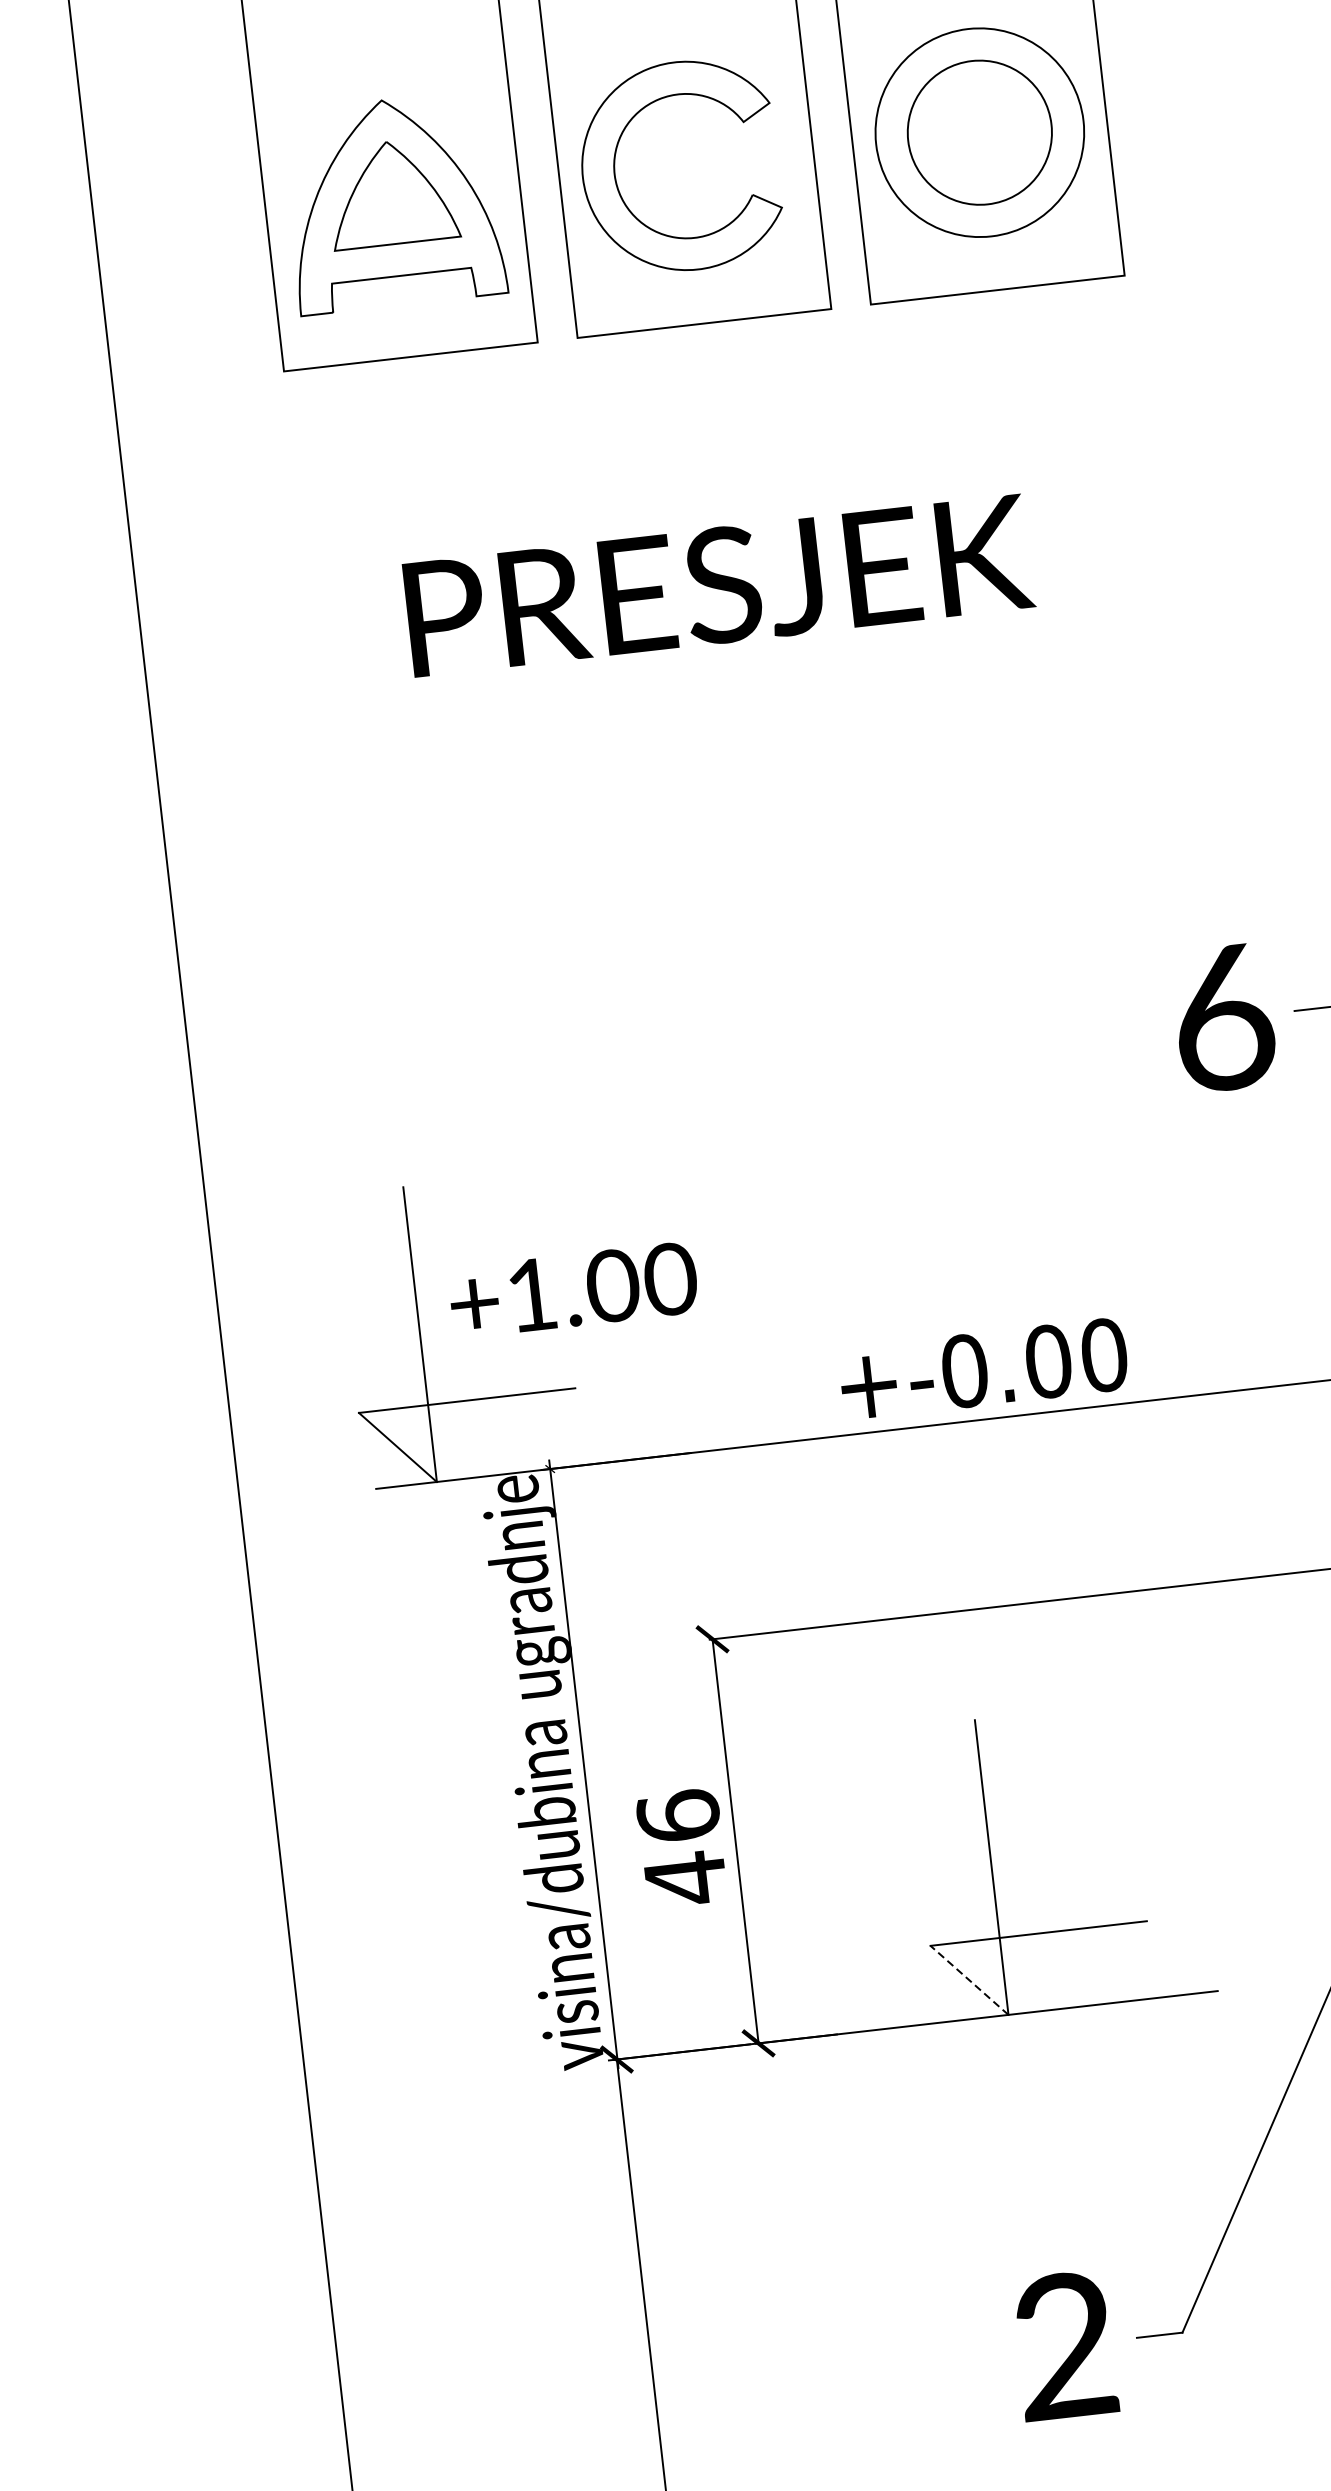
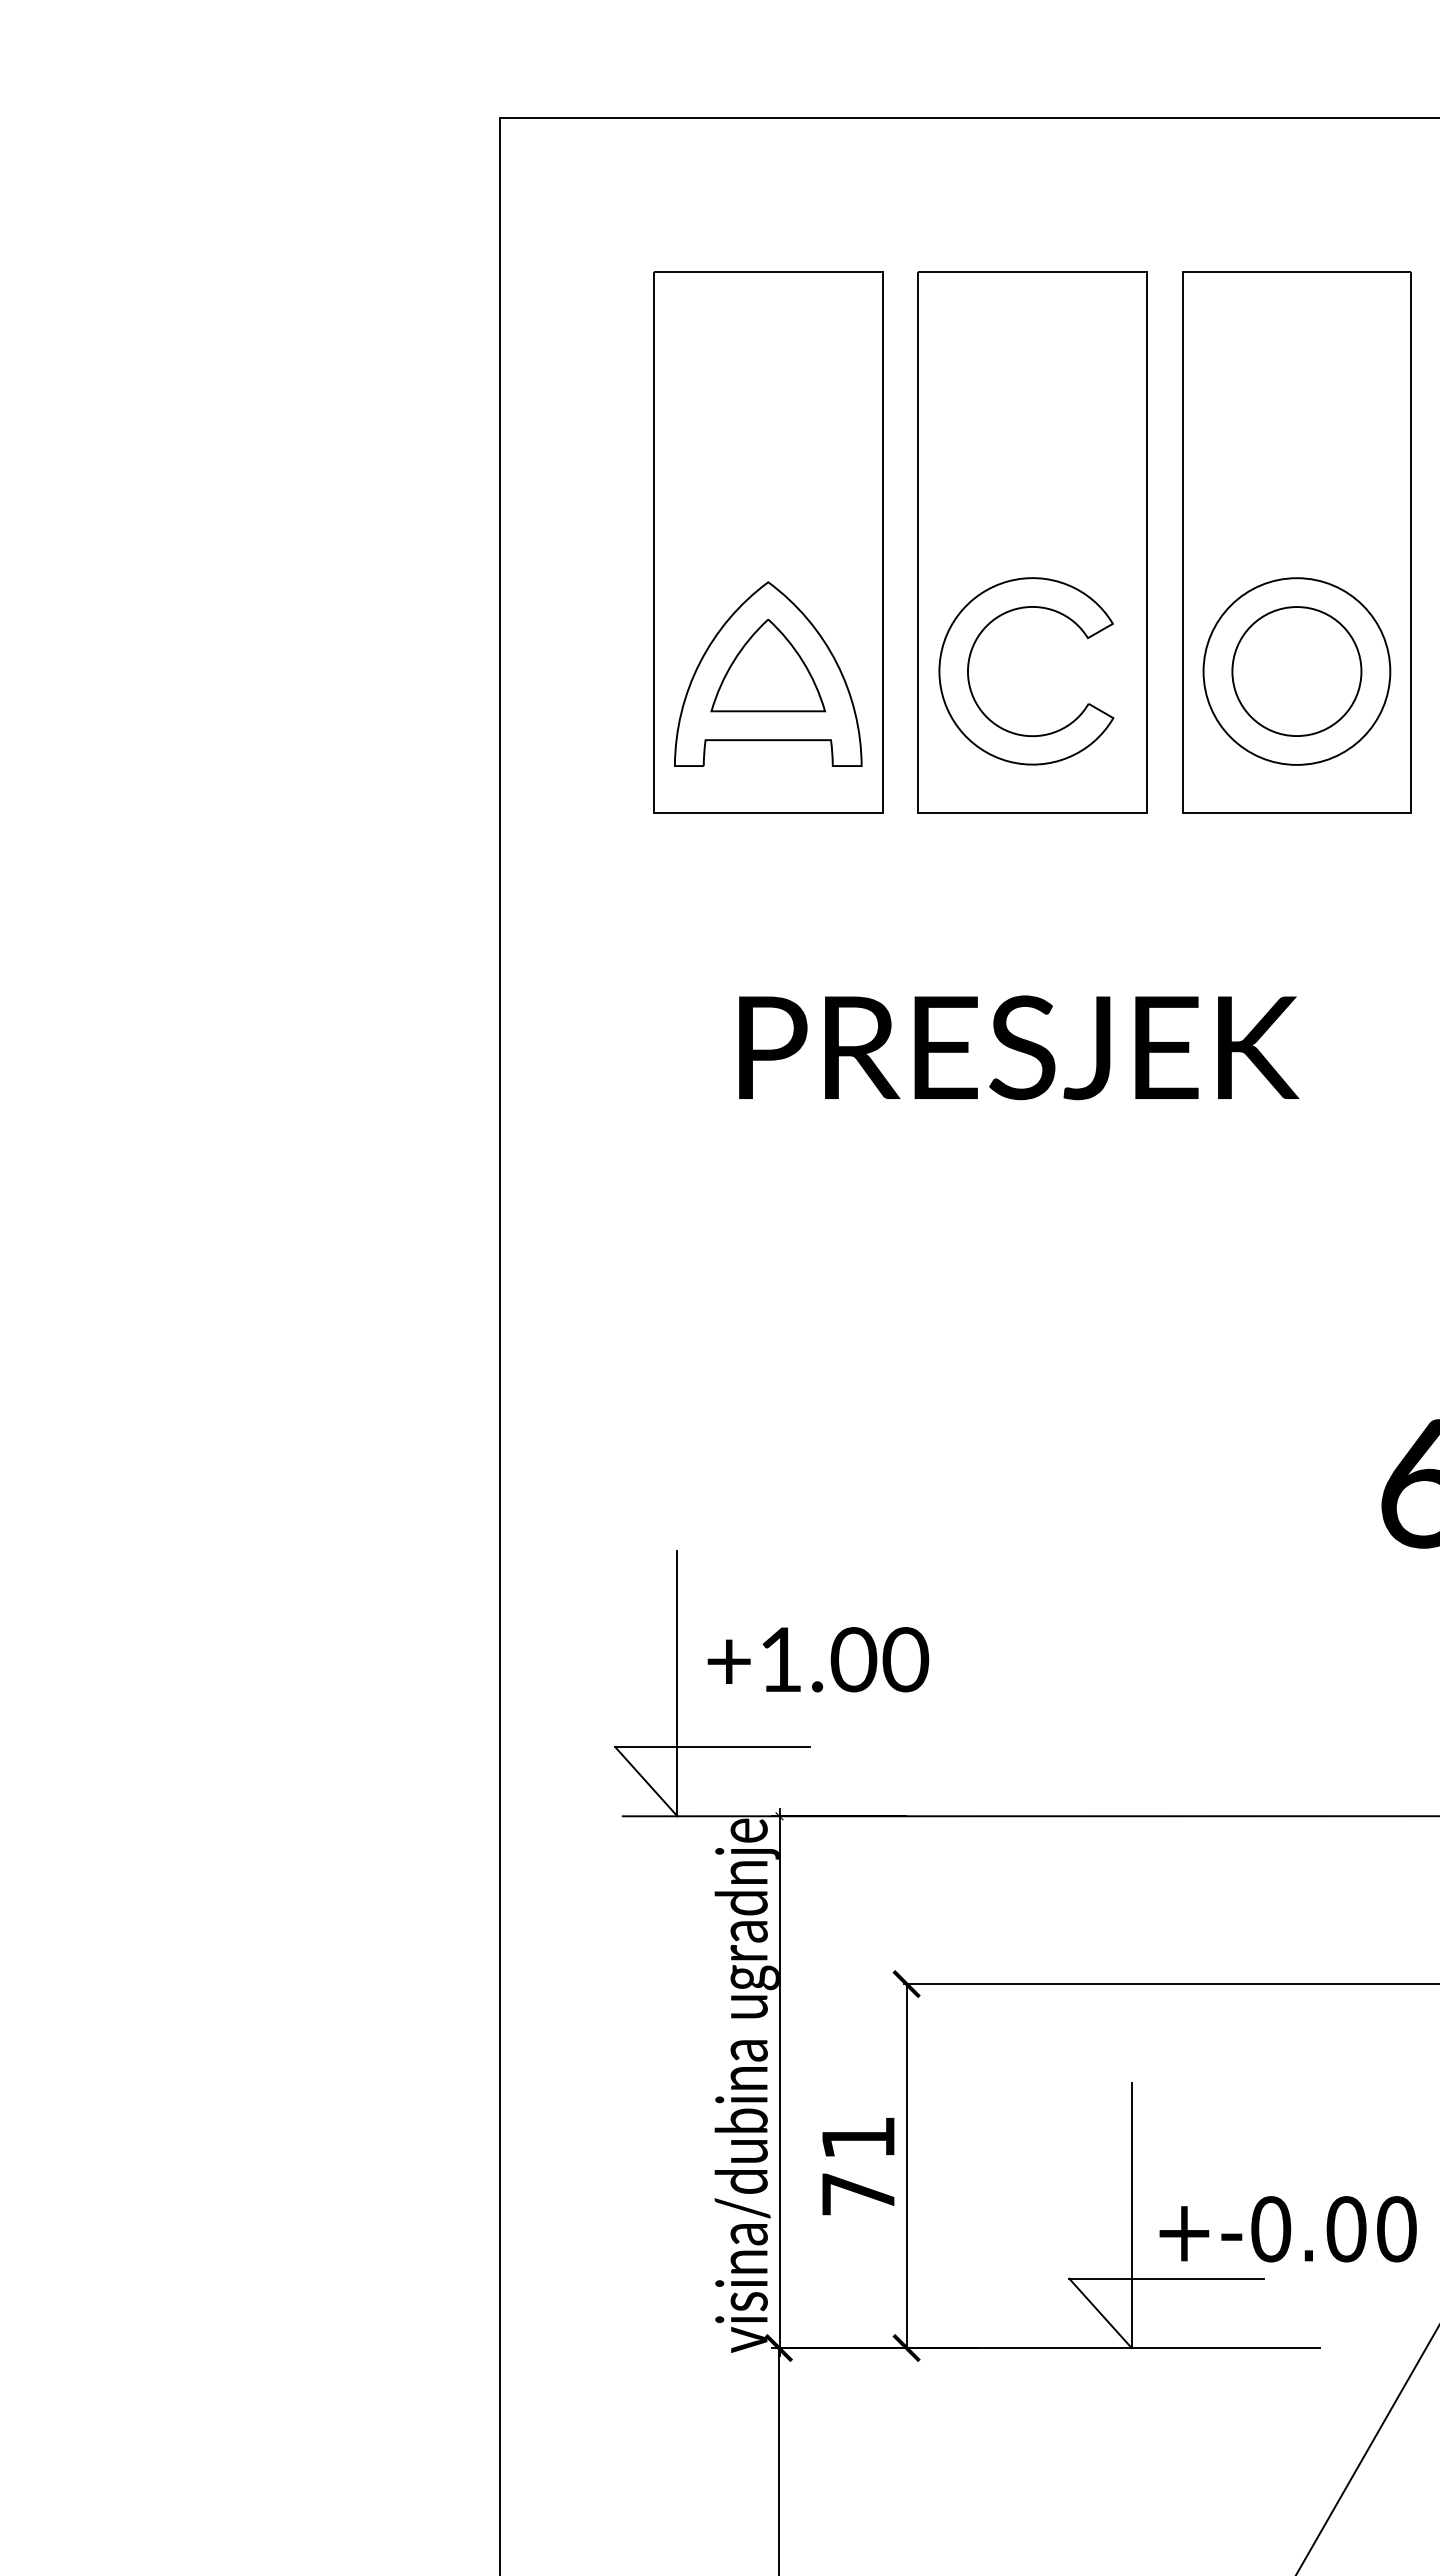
text: (983, 1369) -> (1287, 2229), moved
text: (682, 1847) -> (858, 2166), 46 -> 71
line: (969, 1980) -> (1100, 2313), dashed -> solid

